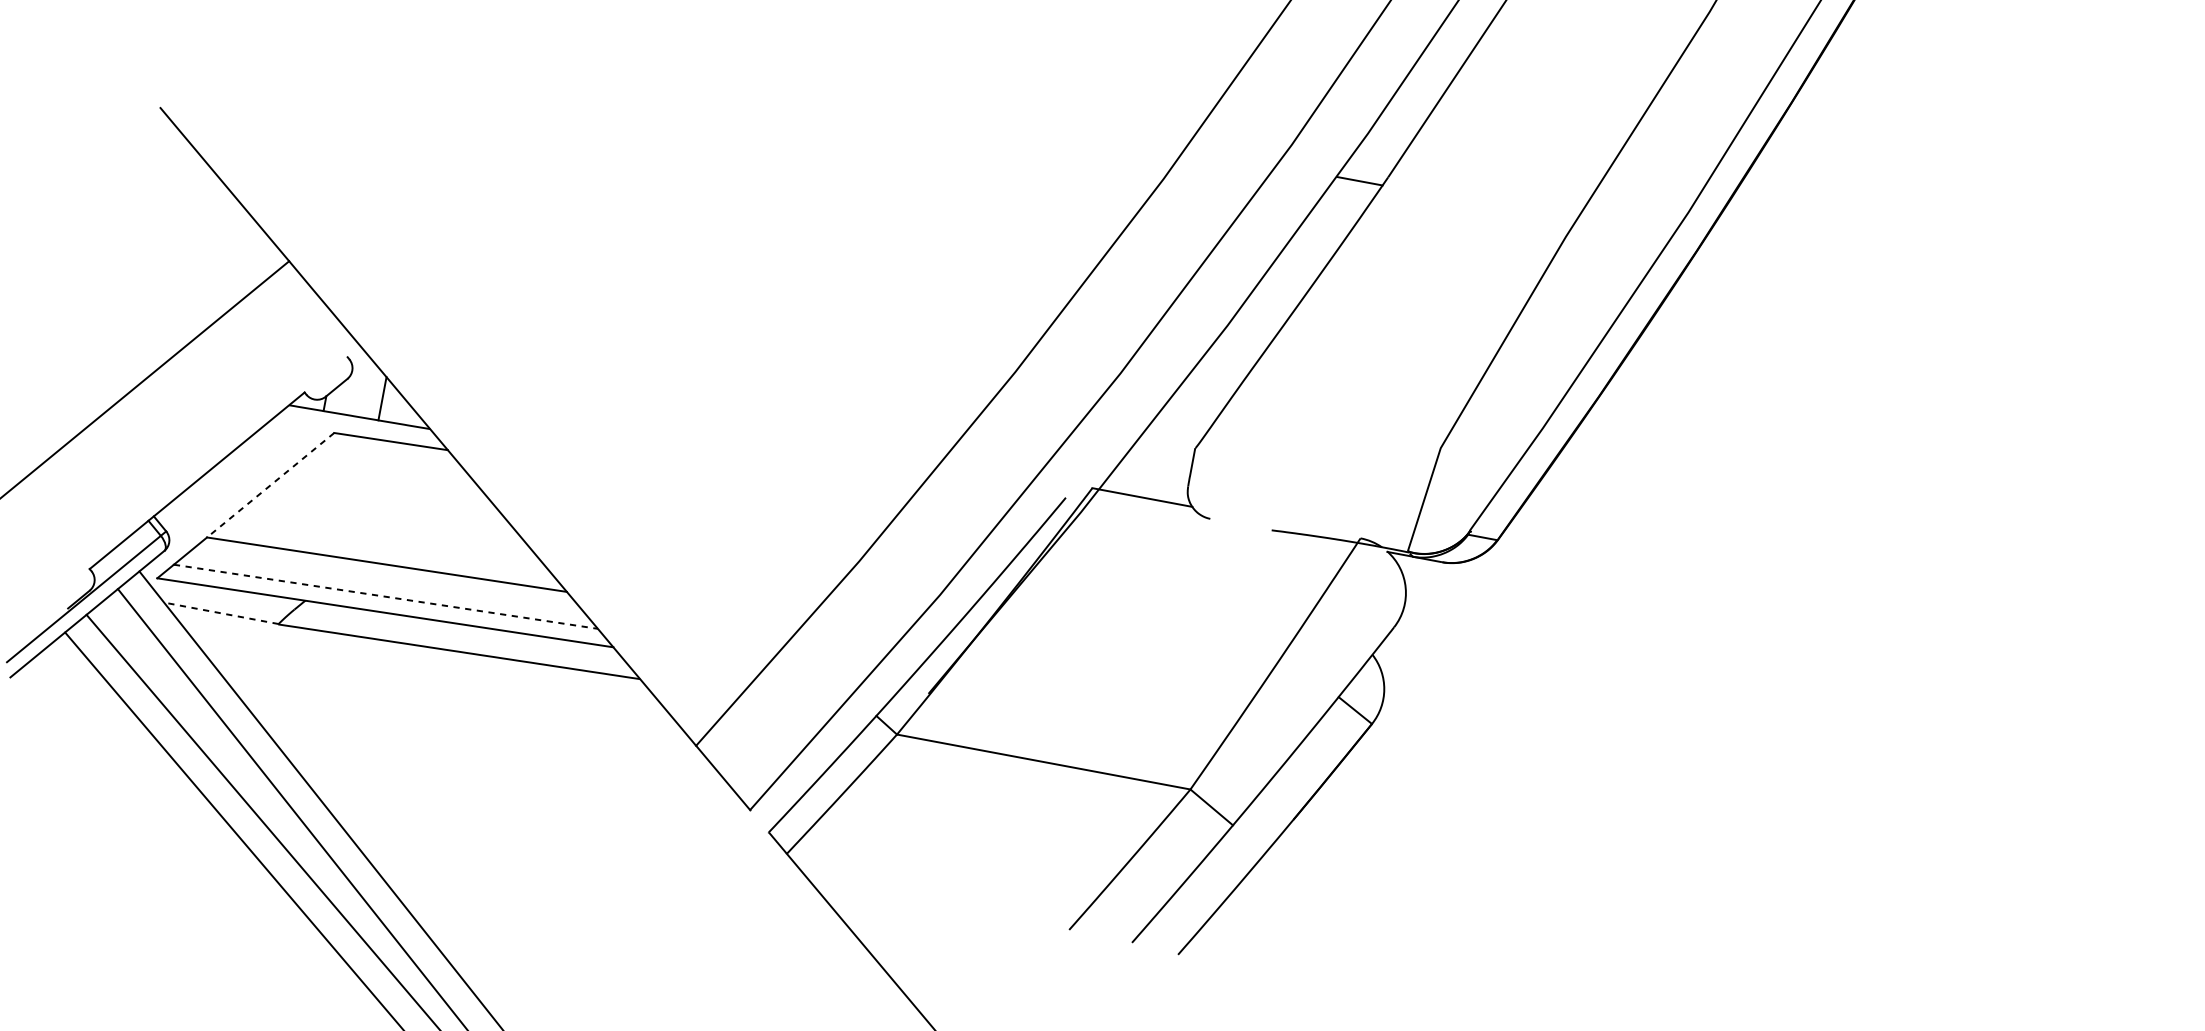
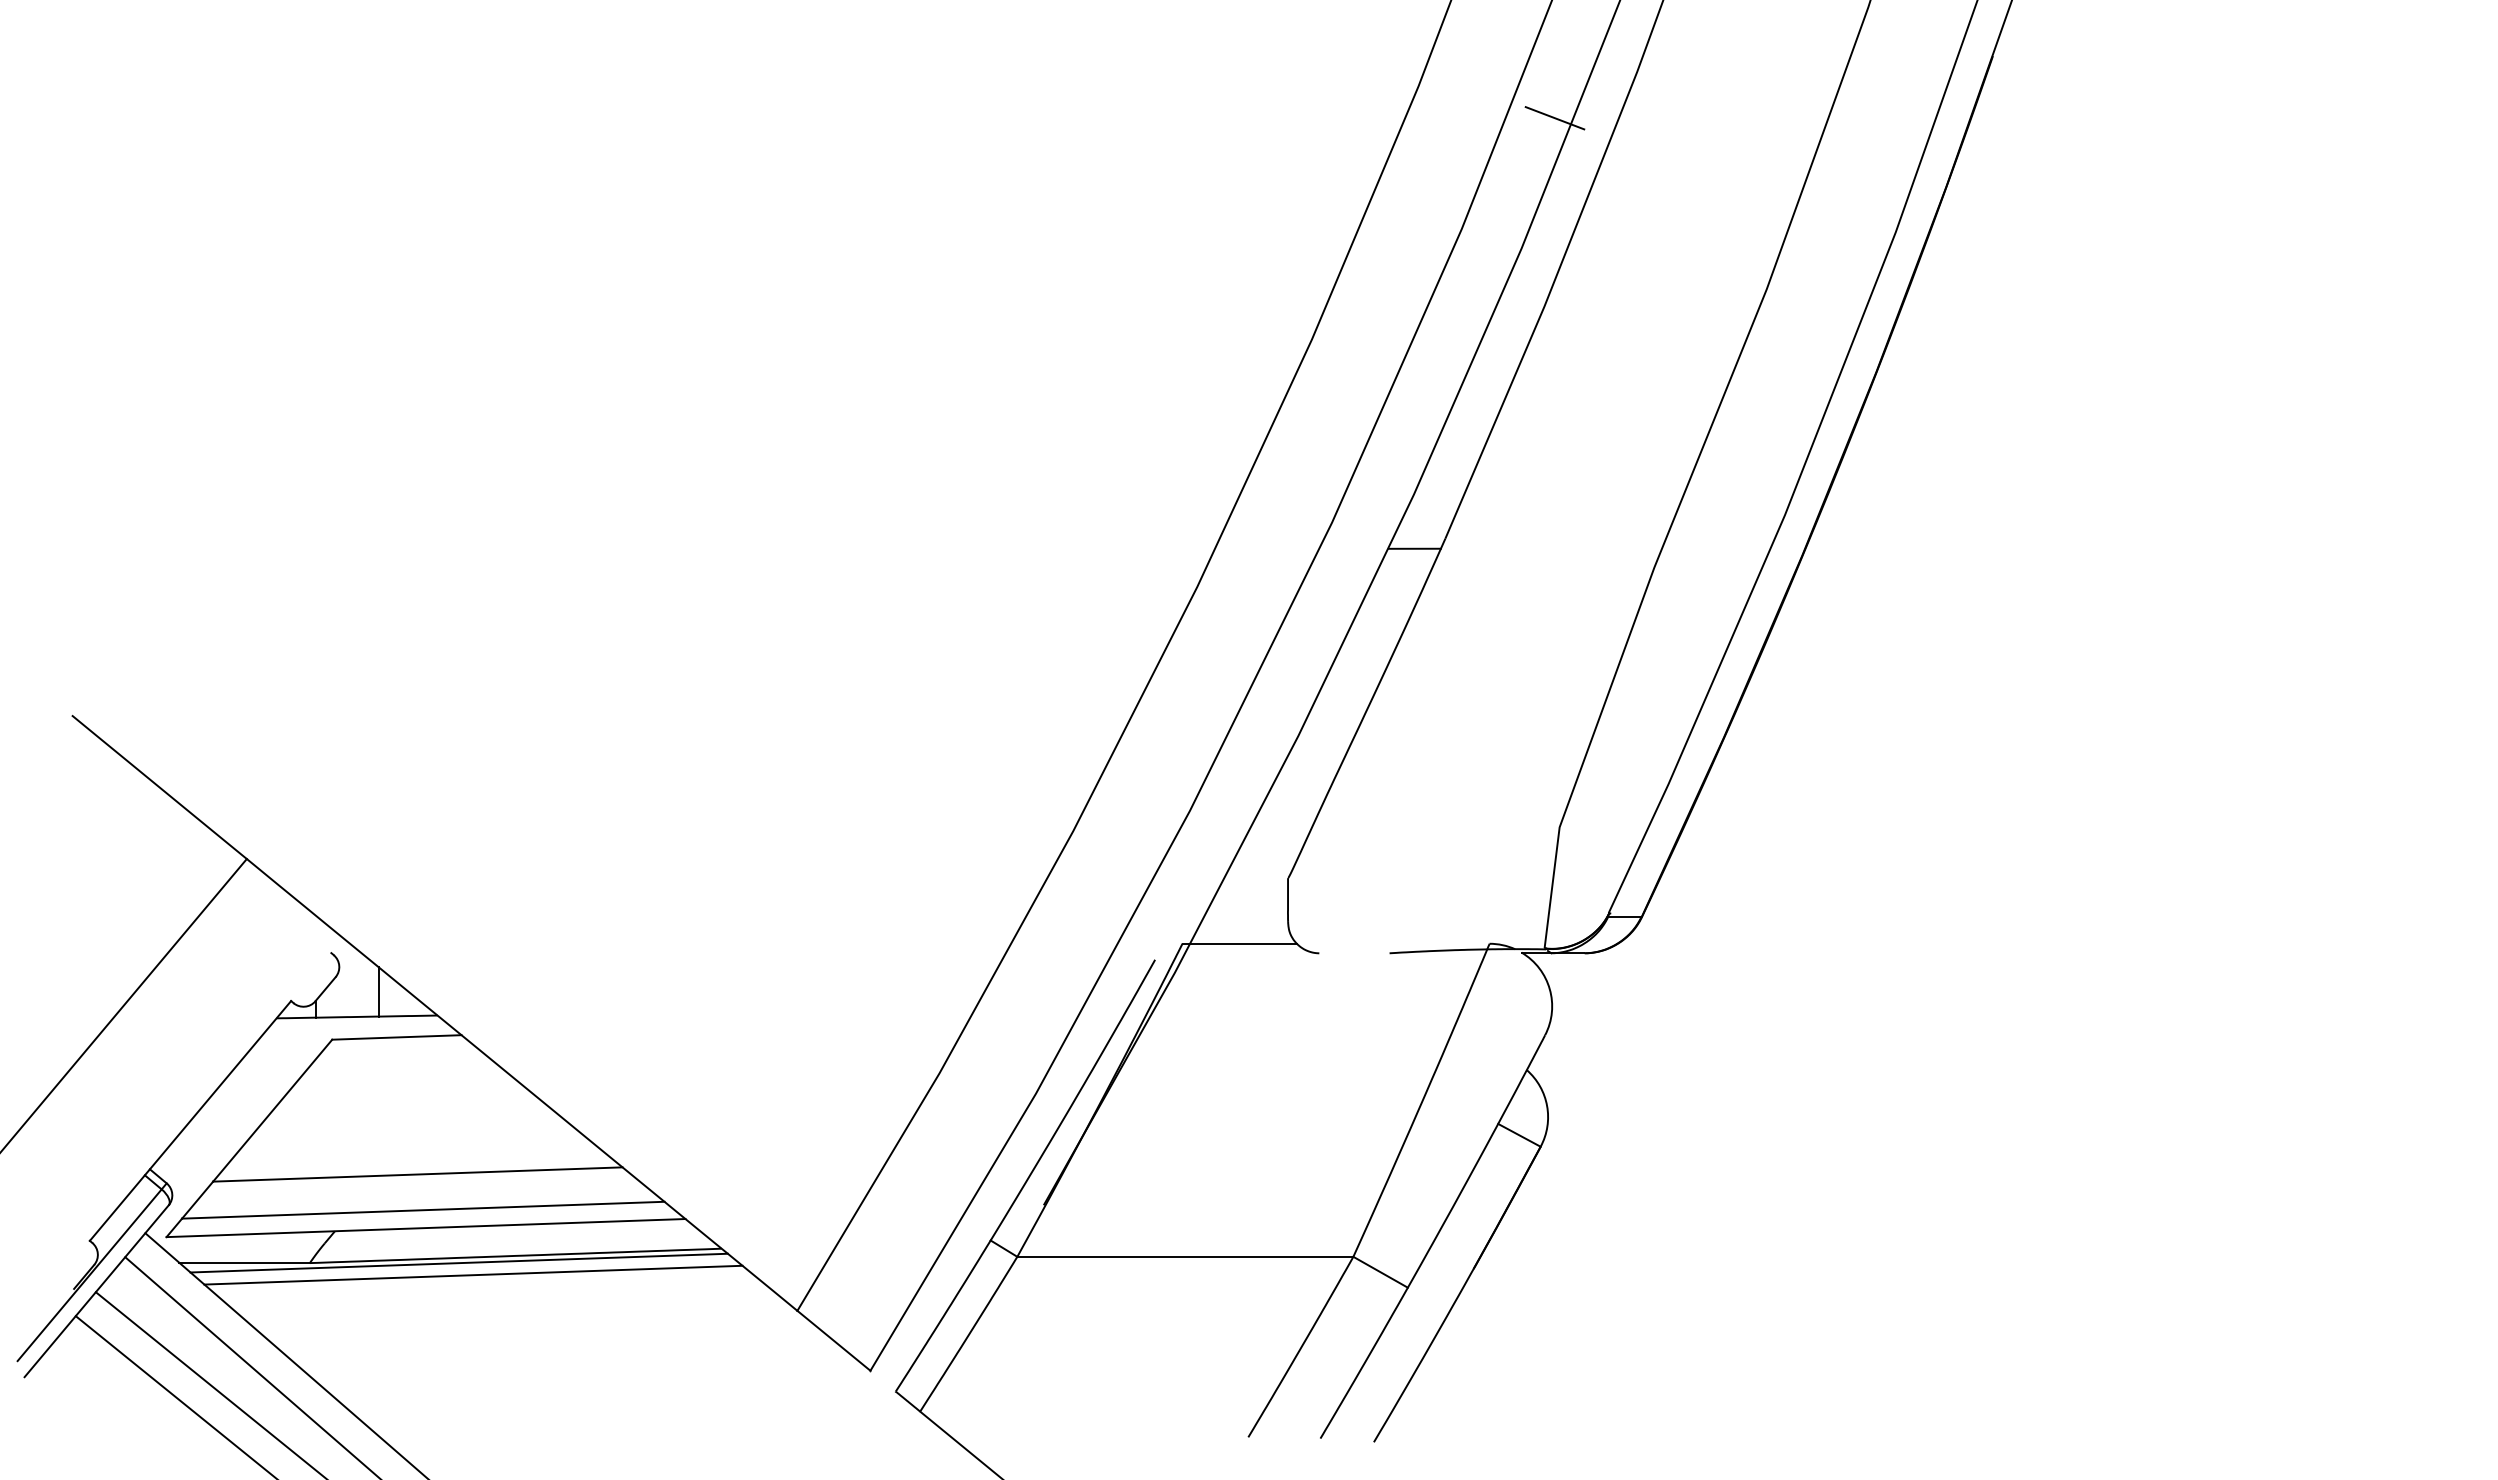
line: (270, 485) -> (272, 1110), dashed -> solid
line: (386, 597) -> (423, 1210), dashed -> solid
line: (221, 613) -> (244, 1262), dashed -> solid
line: (408, 648) -> (458, 1262), added
line: (419, 661) -> (473, 1274), added

